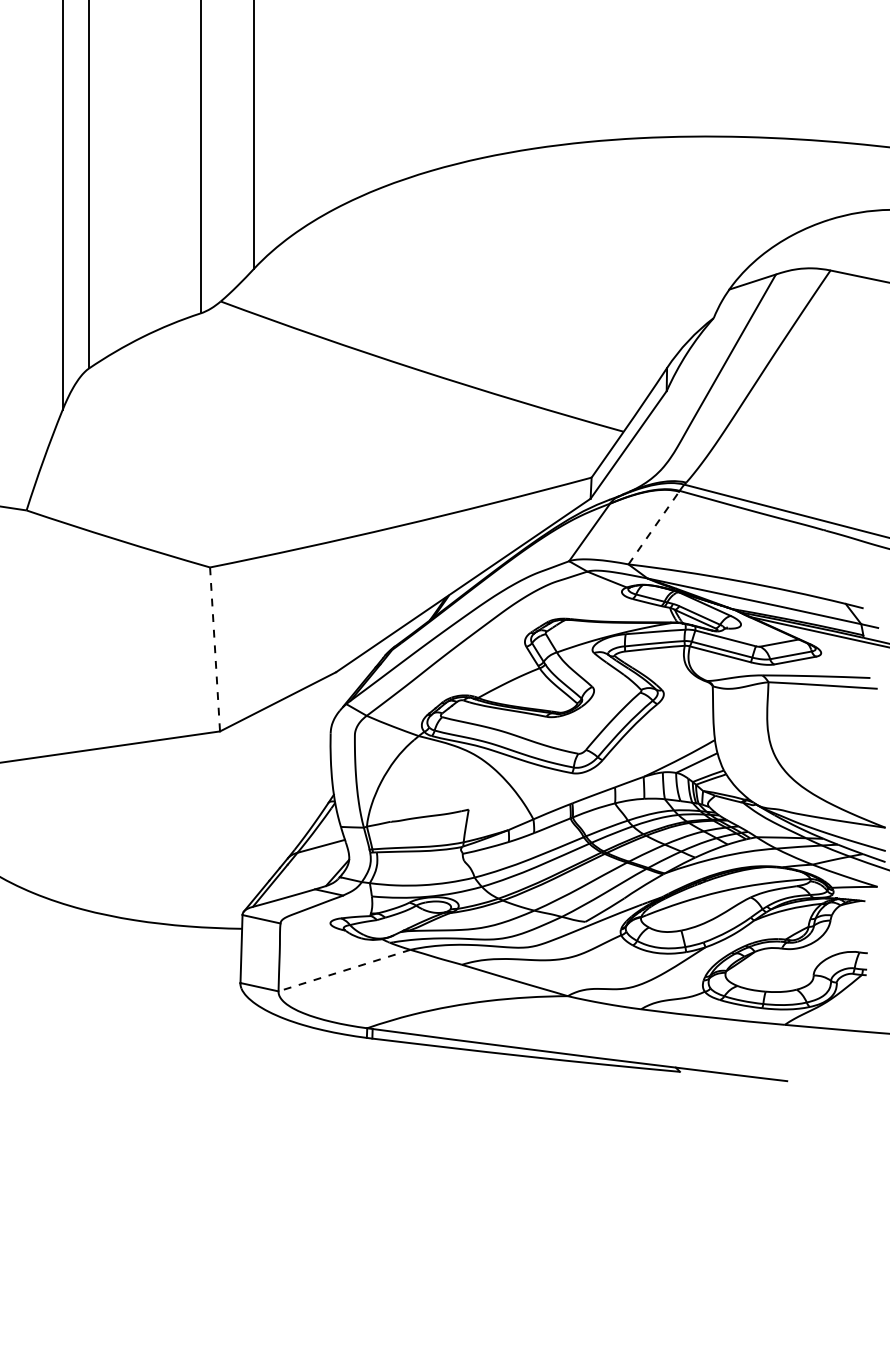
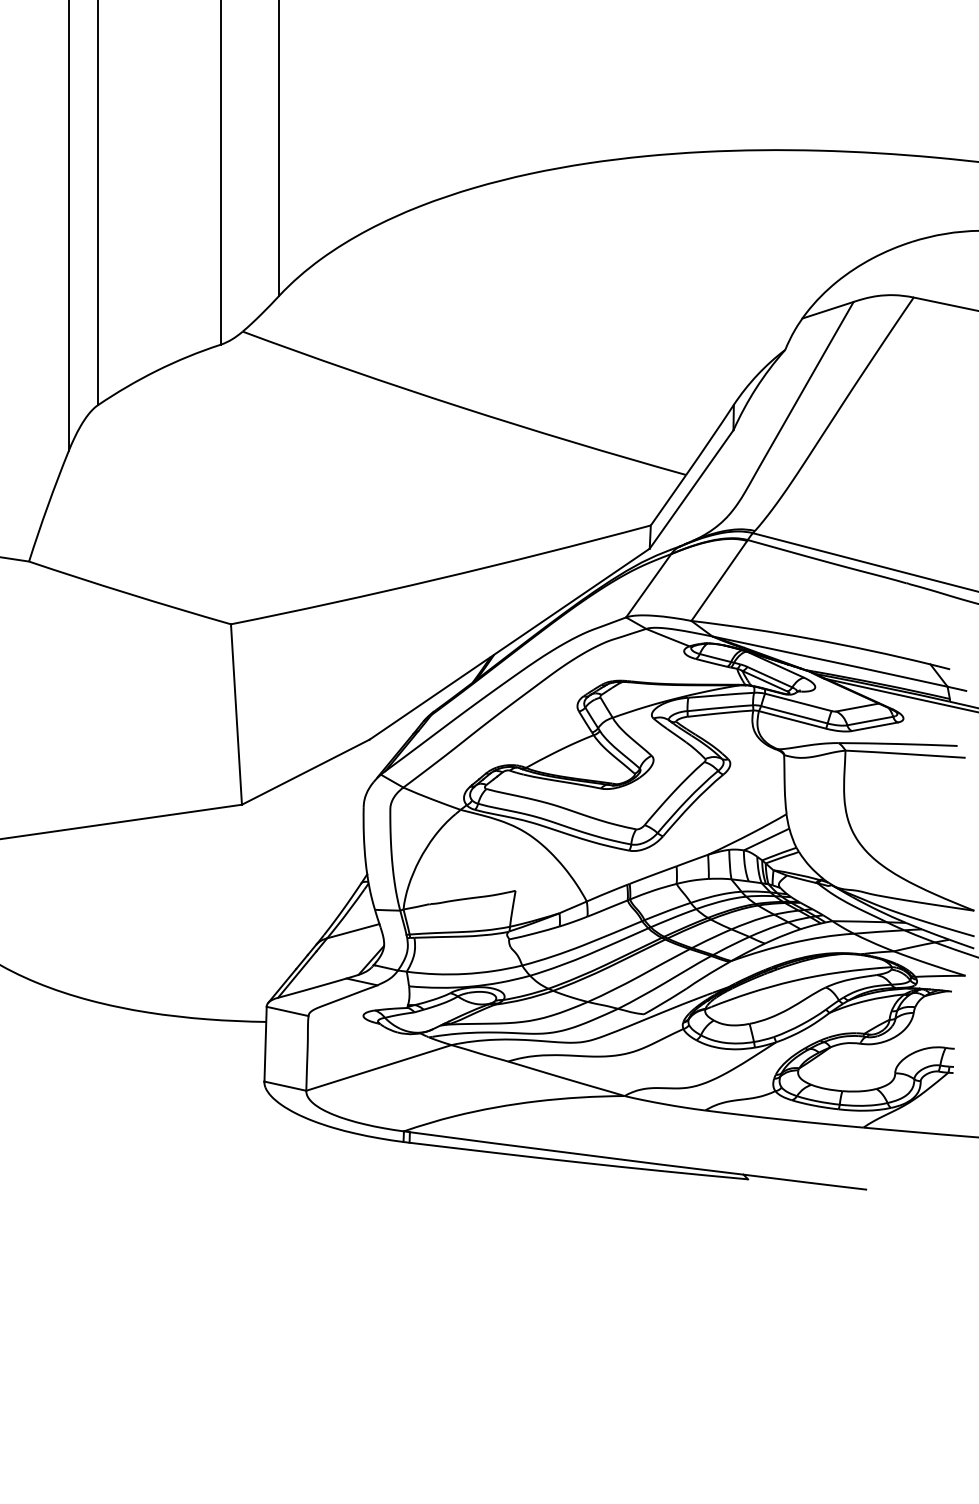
line: (654, 527) -> (720, 580), dashed -> solid
line: (215, 649) -> (236, 714), dashed -> solid
line: (344, 970) -> (378, 1067), dashed -> solid

